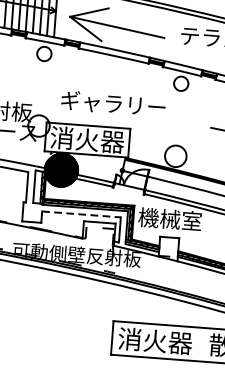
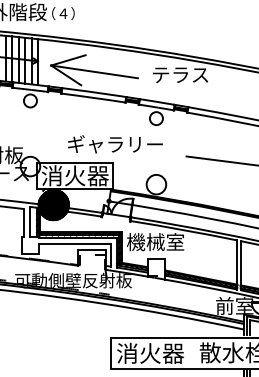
text: (113, 103) -> (115, 144), moved
line: (82, 214) -> (75, 243), dashed -> solid

